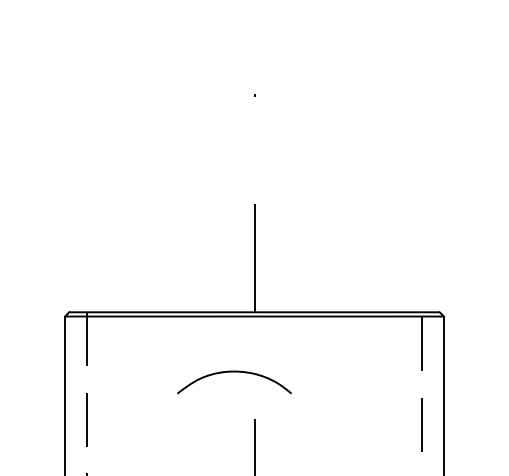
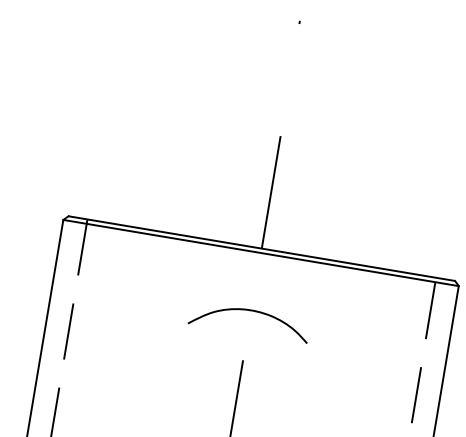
curve: (234, 372) -> (251, 311), moved

